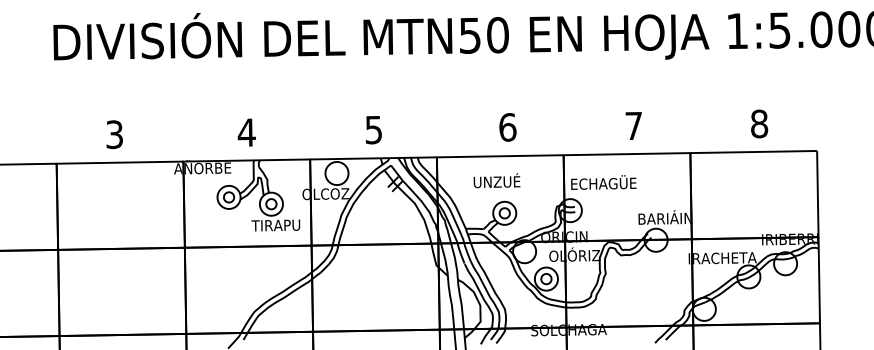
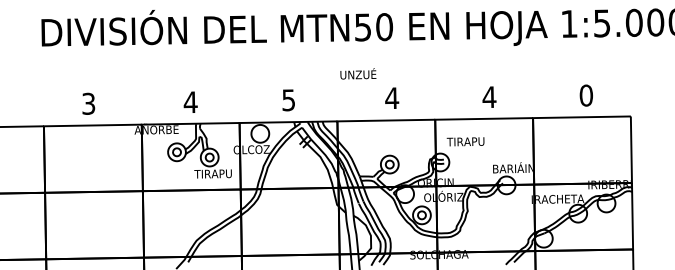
text: (759, 124) -> (586, 96), 8 -> 0
text: (633, 125) -> (489, 96), 7 -> 4
text: (507, 127) -> (391, 98), 6 -> 4
text: (496, 180) -> (357, 73), moved
text: (603, 182) -> (466, 140), ECHAGÜE -> TIRAPU

